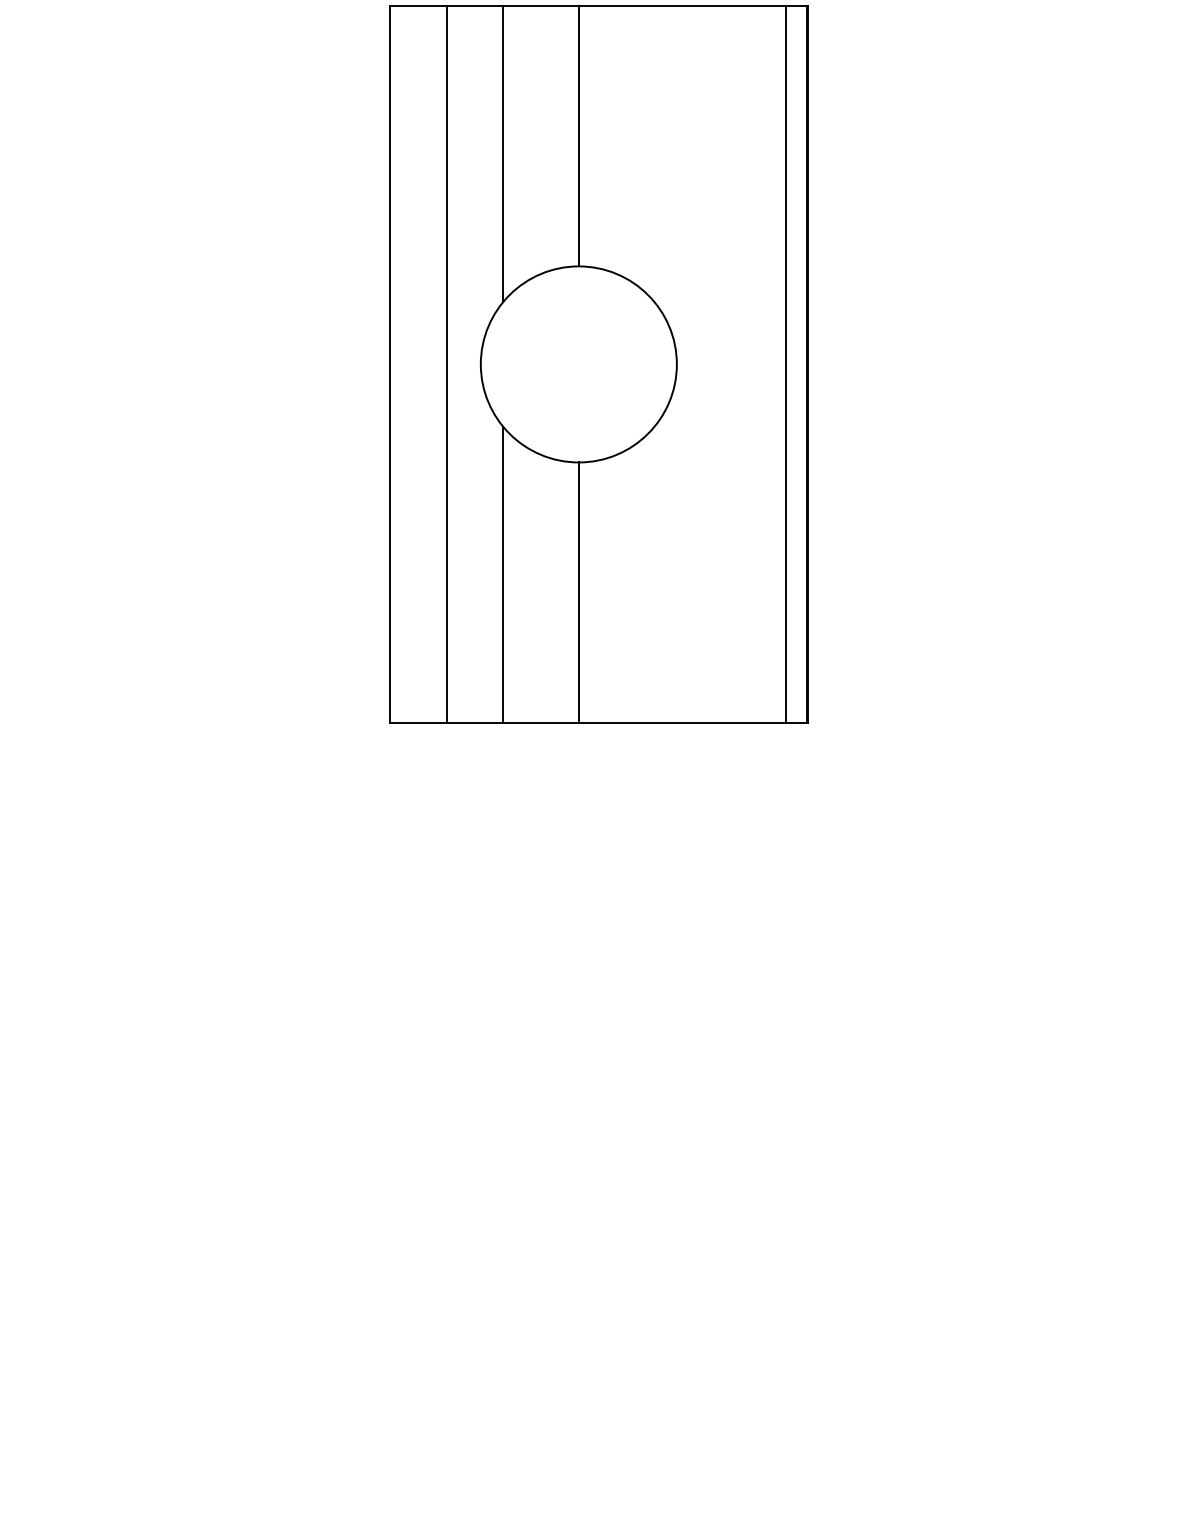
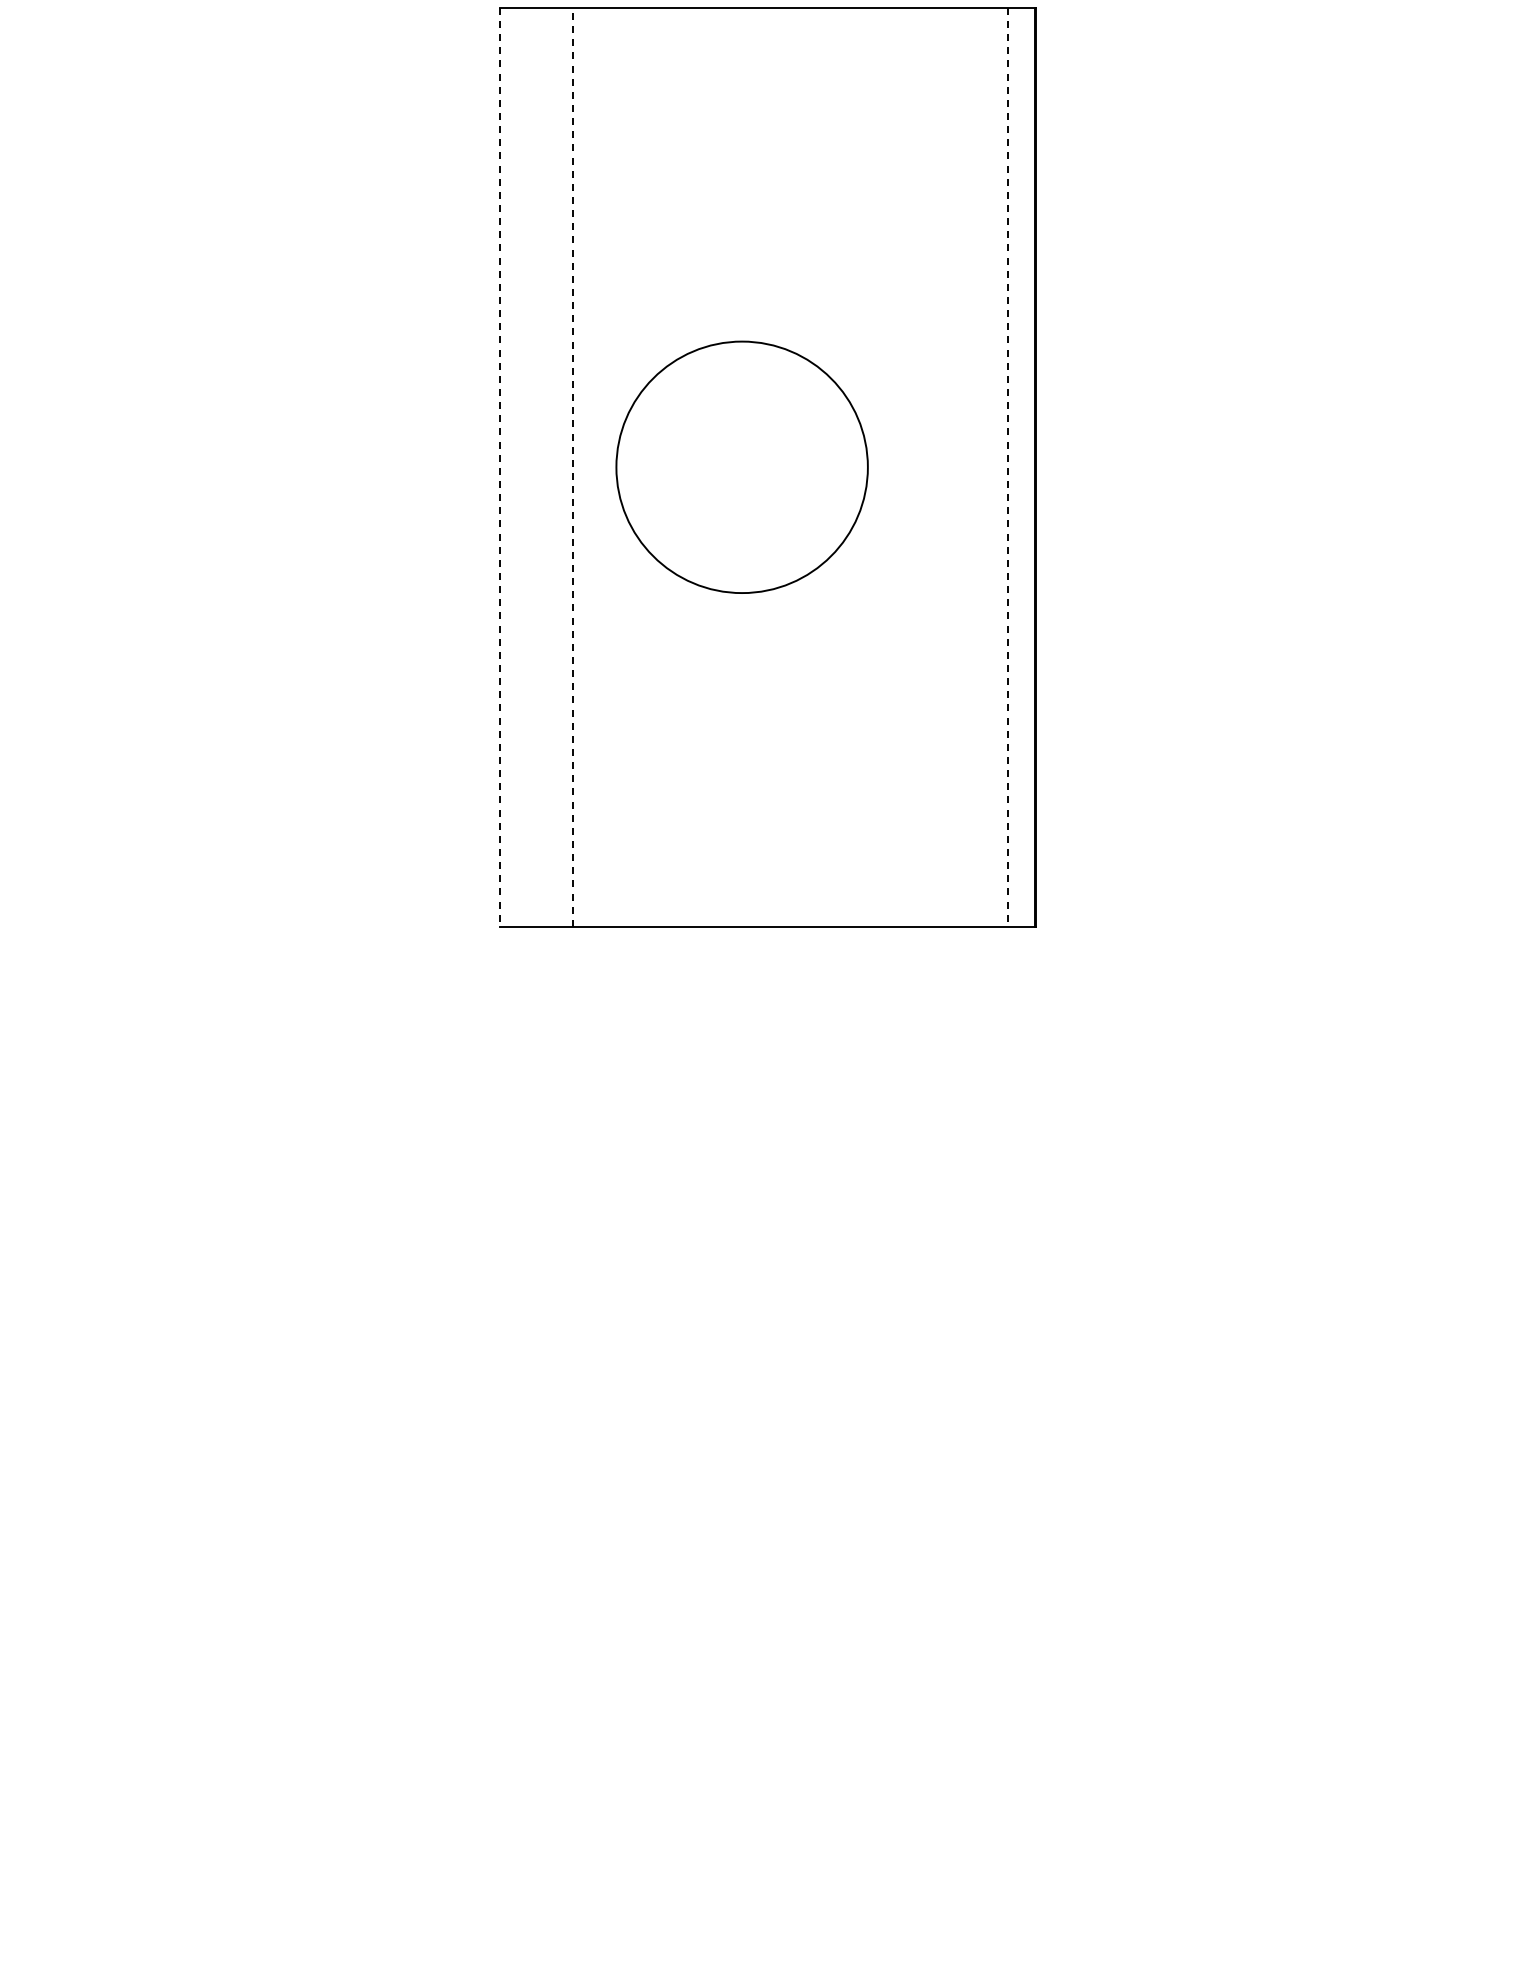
line: (579, 136) -> (742, 174), removed
line: (503, 154) -> (645, 197), removed
line: (446, 363) -> (572, 466), solid -> dashed
line: (390, 364) -> (500, 467), solid -> dashed
line: (786, 364) -> (1008, 467), solid -> dashed
line: (503, 574) -> (645, 736), removed
line: (579, 592) -> (742, 759), removed

